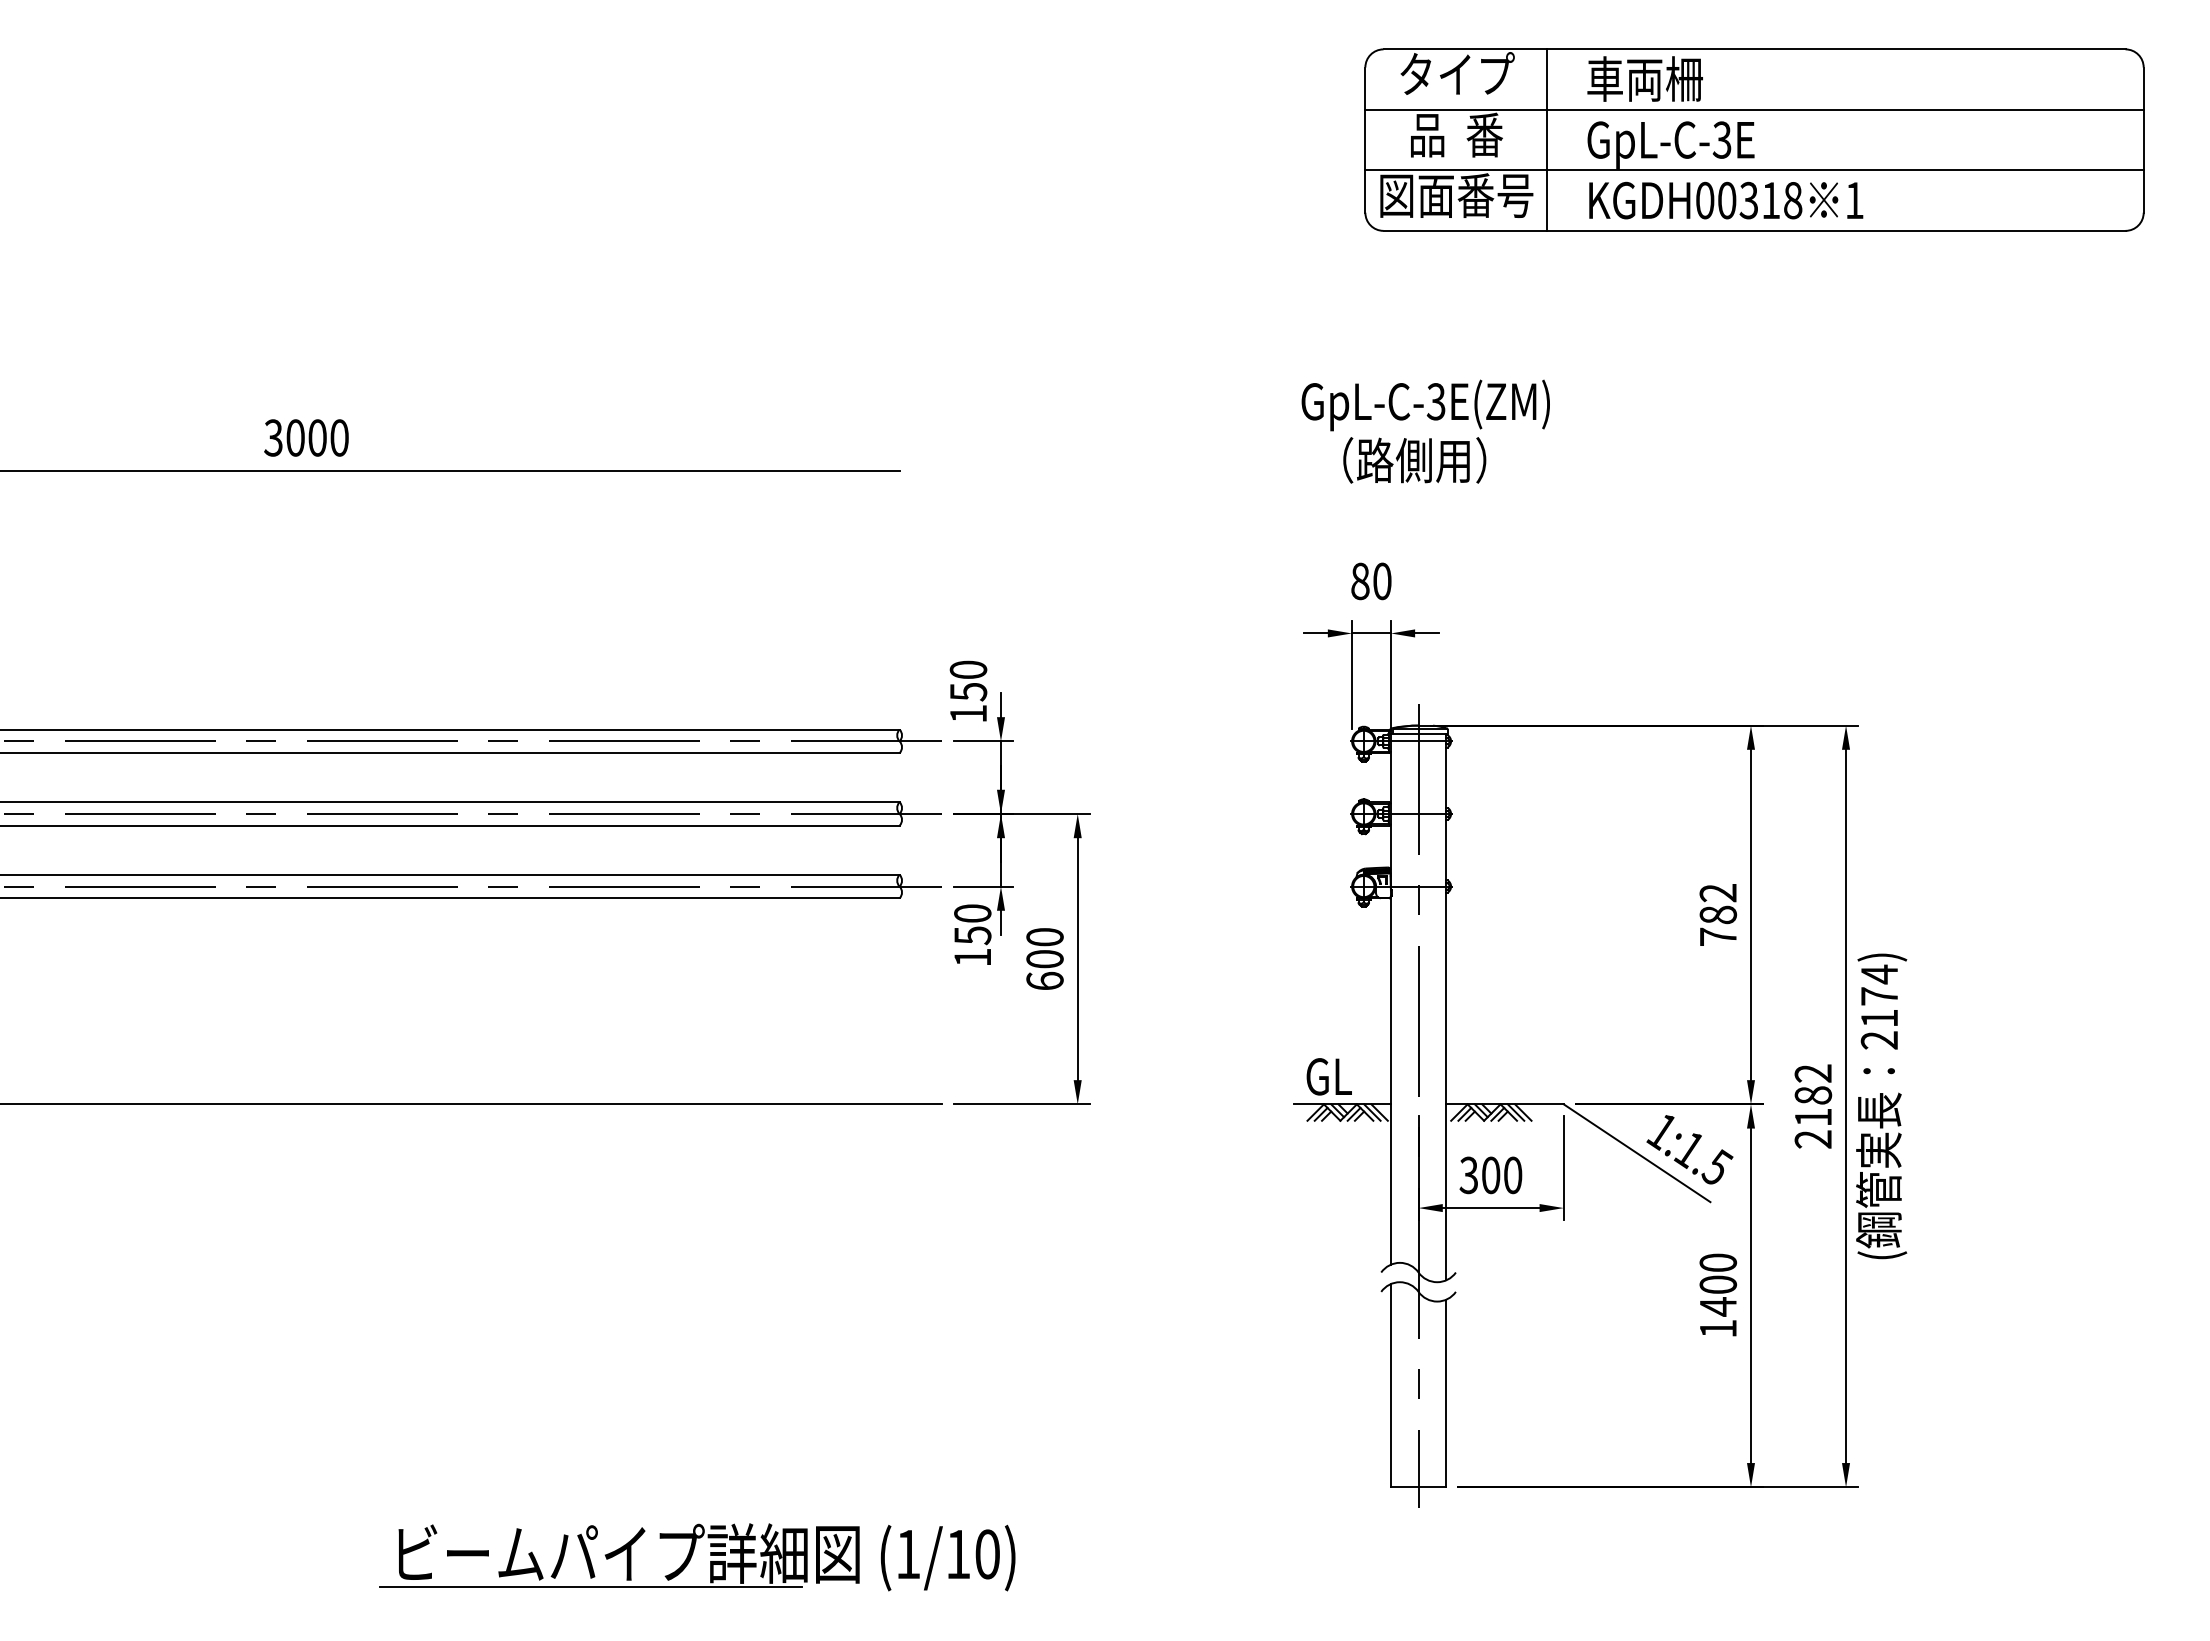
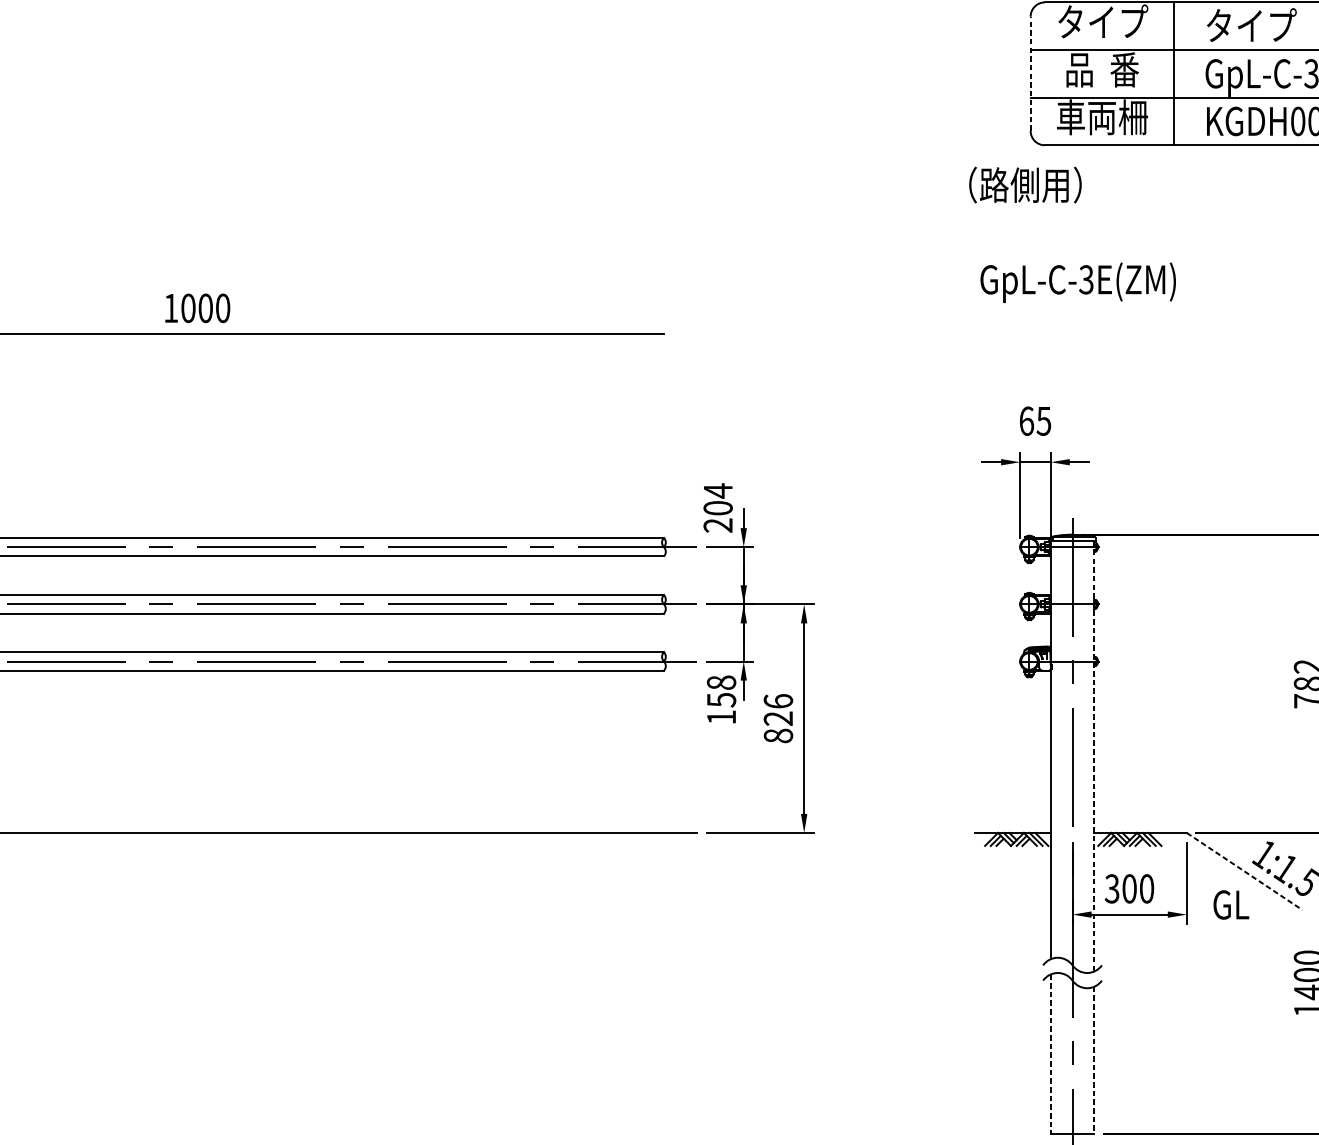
text: (1645, 78) -> (1251, 25), 車両柵 -> タイプ
line: (1365, 140) -> (1030, 74), solid -> dashed
text: (1456, 195) -> (1102, 117), 図面番号 -> 車両柵
text: (273, 437) -> (171, 307), 3000 -> 1000
text: (1414, 460) -> (1025, 185), moved
text: (1371, 581) -> (1035, 421), 80 -> 65
text: (968, 691) -> (718, 507), 150 -> 204
text: (972, 913) -> (721, 682), 150 -> 158
text: (1044, 959) -> (778, 718), 600 -> 826
line: (1446, 1007) -> (1094, 756), solid -> dashed
text: (1328, 1076) -> (1230, 904), moved
line: (1637, 1153) -> (1244, 871), solid -> dashed
line: (1390, 1385) -> (1050, 1054), solid -> dashed
line: (1446, 1393) -> (1094, 1060), solid -> dashed

